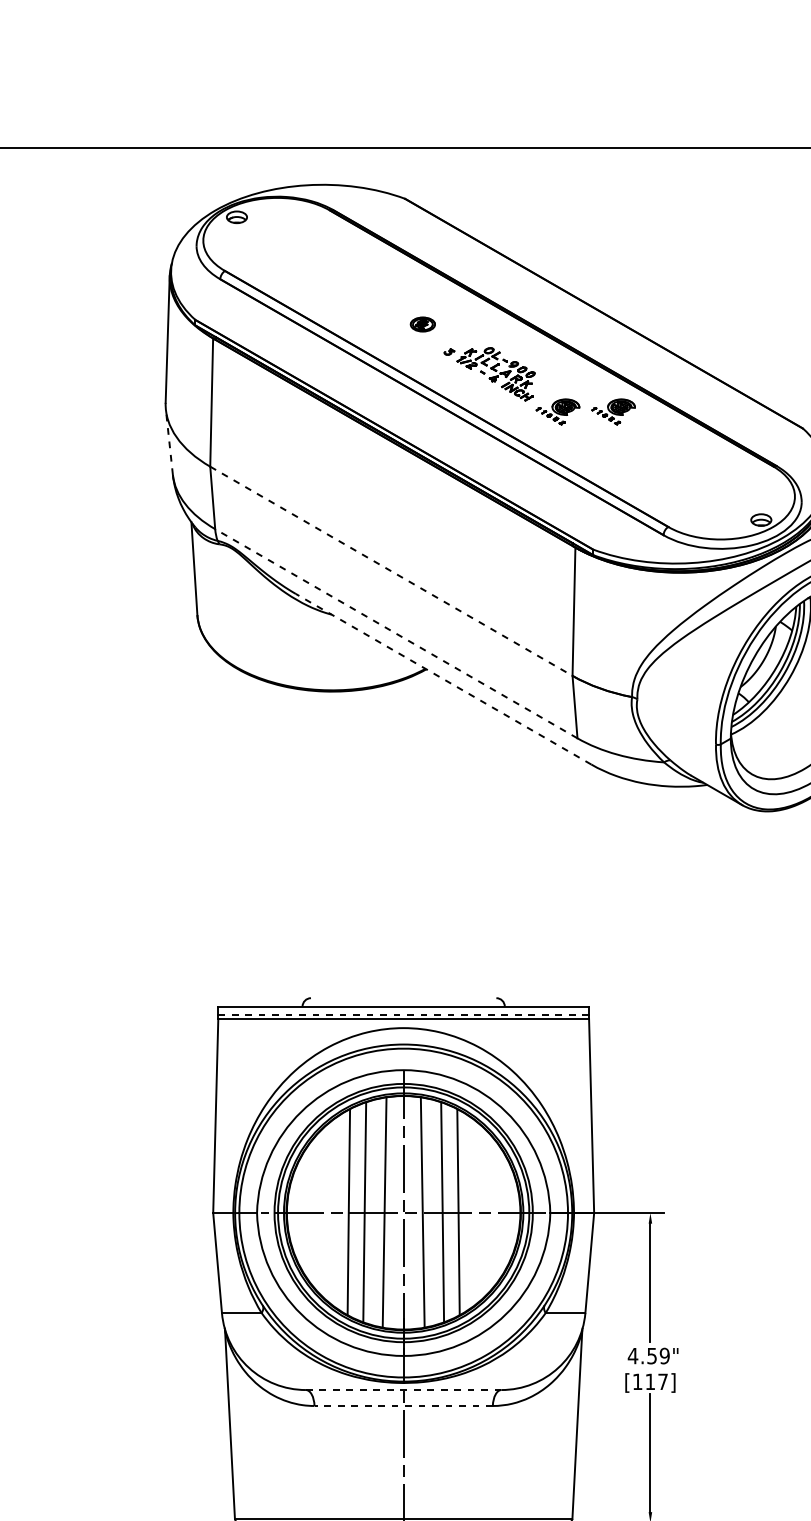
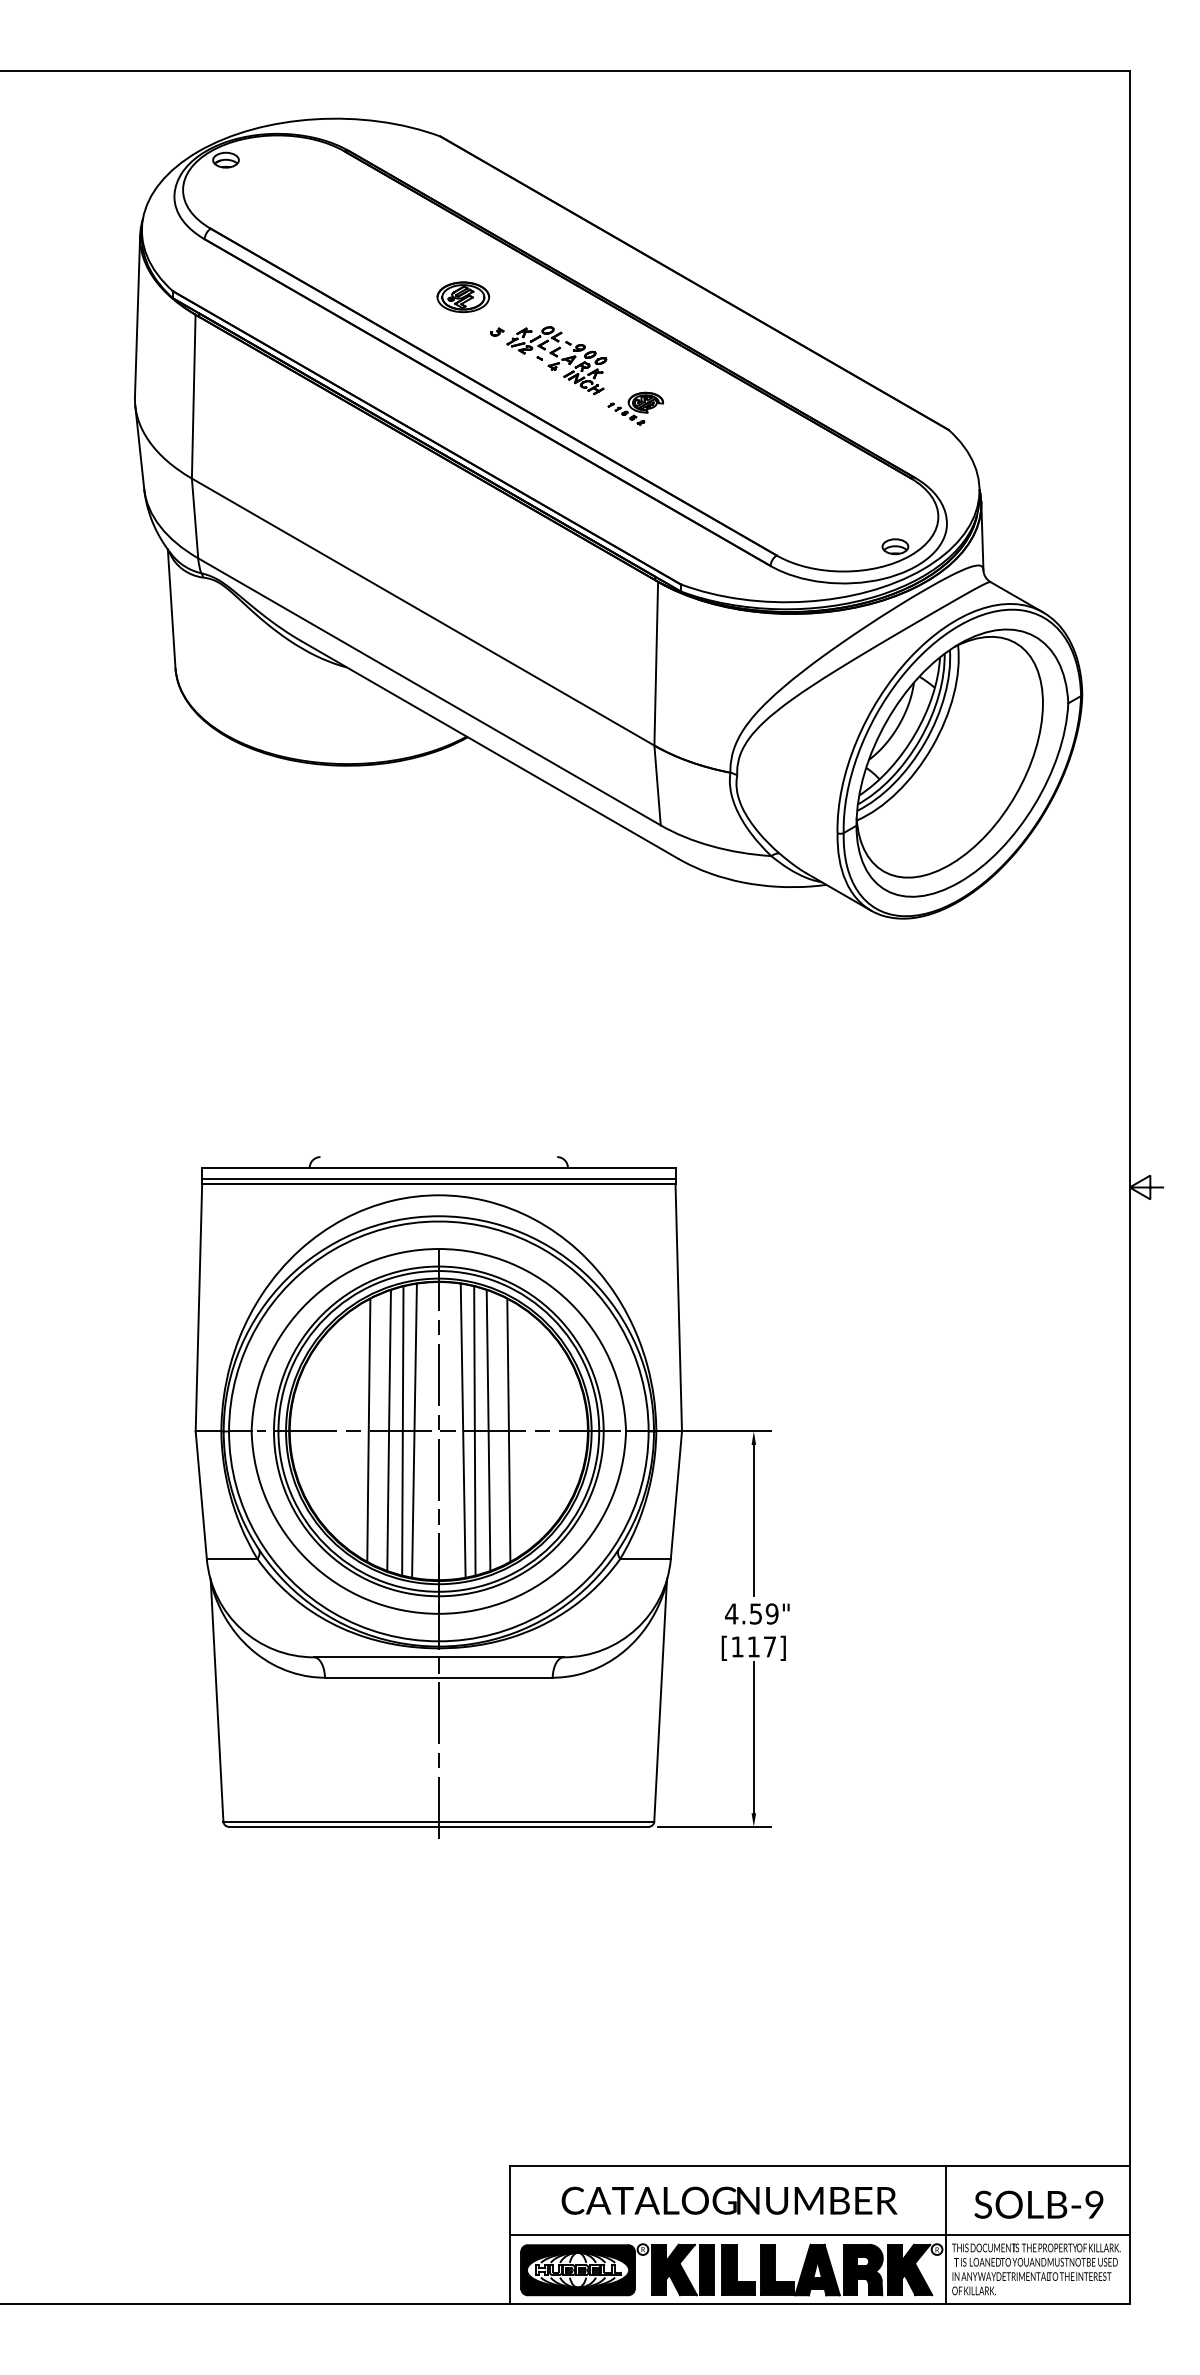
part: (422, 324) -> (463, 296), size x1.67
part: (613, 411) -> (706, 408), removed
line: (169, 442) -> (139, 447), dashed -> solid
line: (391, 571) -> (423, 612), dashed -> solid
line: (396, 633) -> (429, 691), dashed -> solid
line: (443, 678) -> (489, 749), dashed -> solid
line: (403, 1014) -> (438, 1178), dashed -> solid
line: (375, 1212) -> (402, 1430), added
line: (431, 1212) -> (474, 1430), added
line: (403, 1390) -> (438, 1657), dashed -> solid
line: (403, 1405) -> (438, 1677), dashed -> solid

